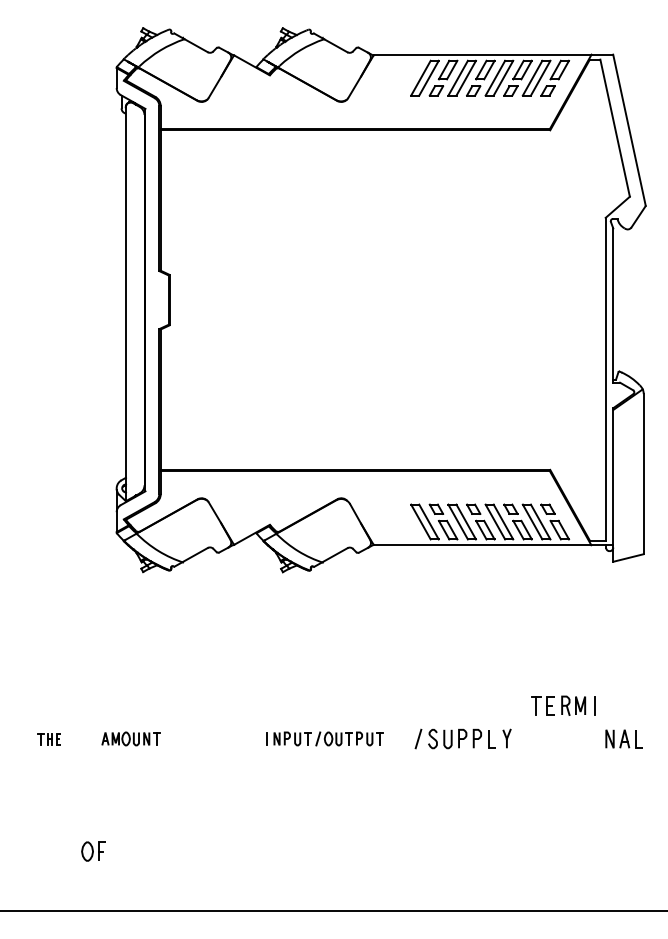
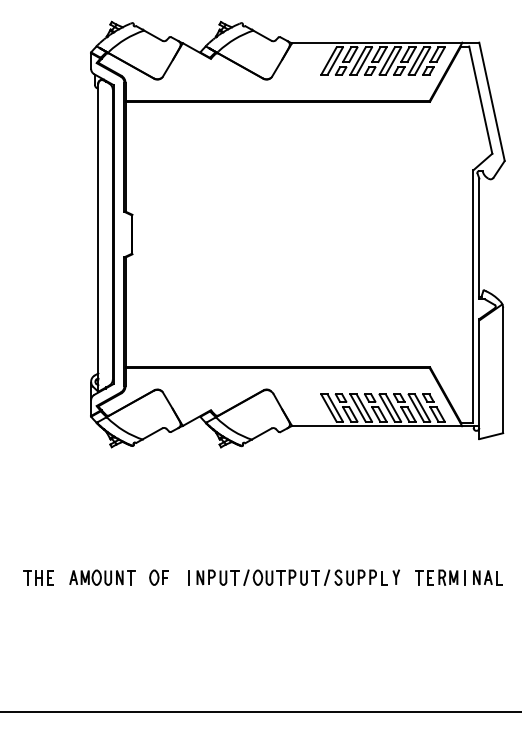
part: (563, 705) -> (440, 577), moved
part: (49, 738) -> (38, 577), size x1.67
part: (131, 738) -> (102, 577), size x1.43
part: (324, 738) -> (253, 577), size x1.43
part: (92, 851) -> (158, 577), moved

